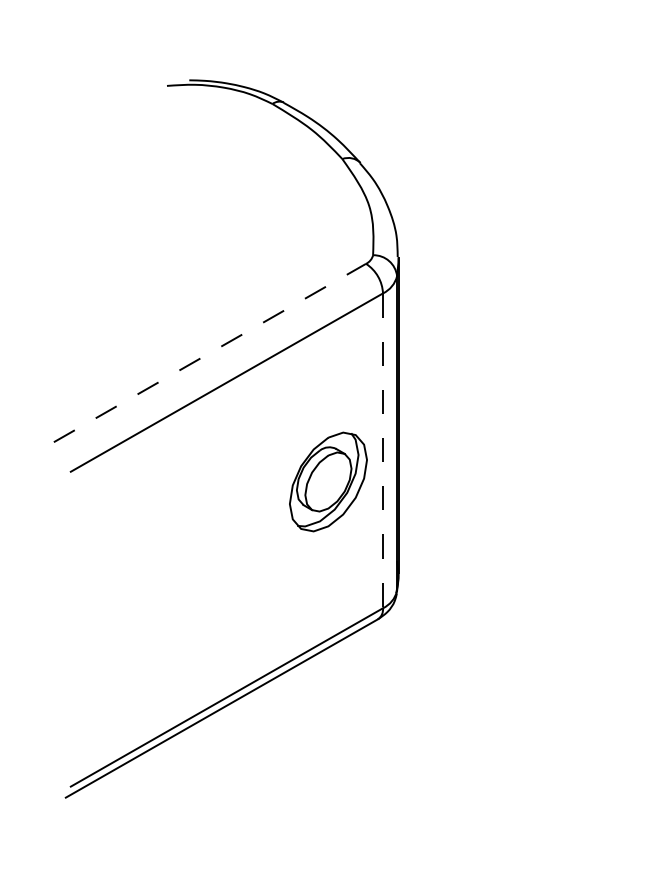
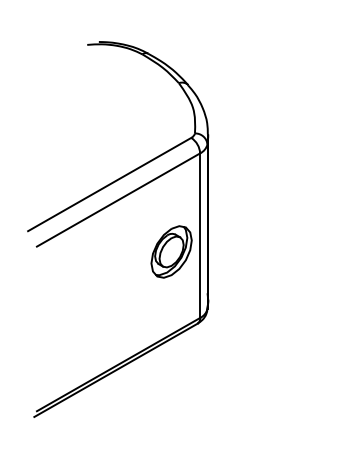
line: (209, 352) -> (109, 184), dashed -> solid
line: (383, 452) -> (200, 236), dashed -> solid

